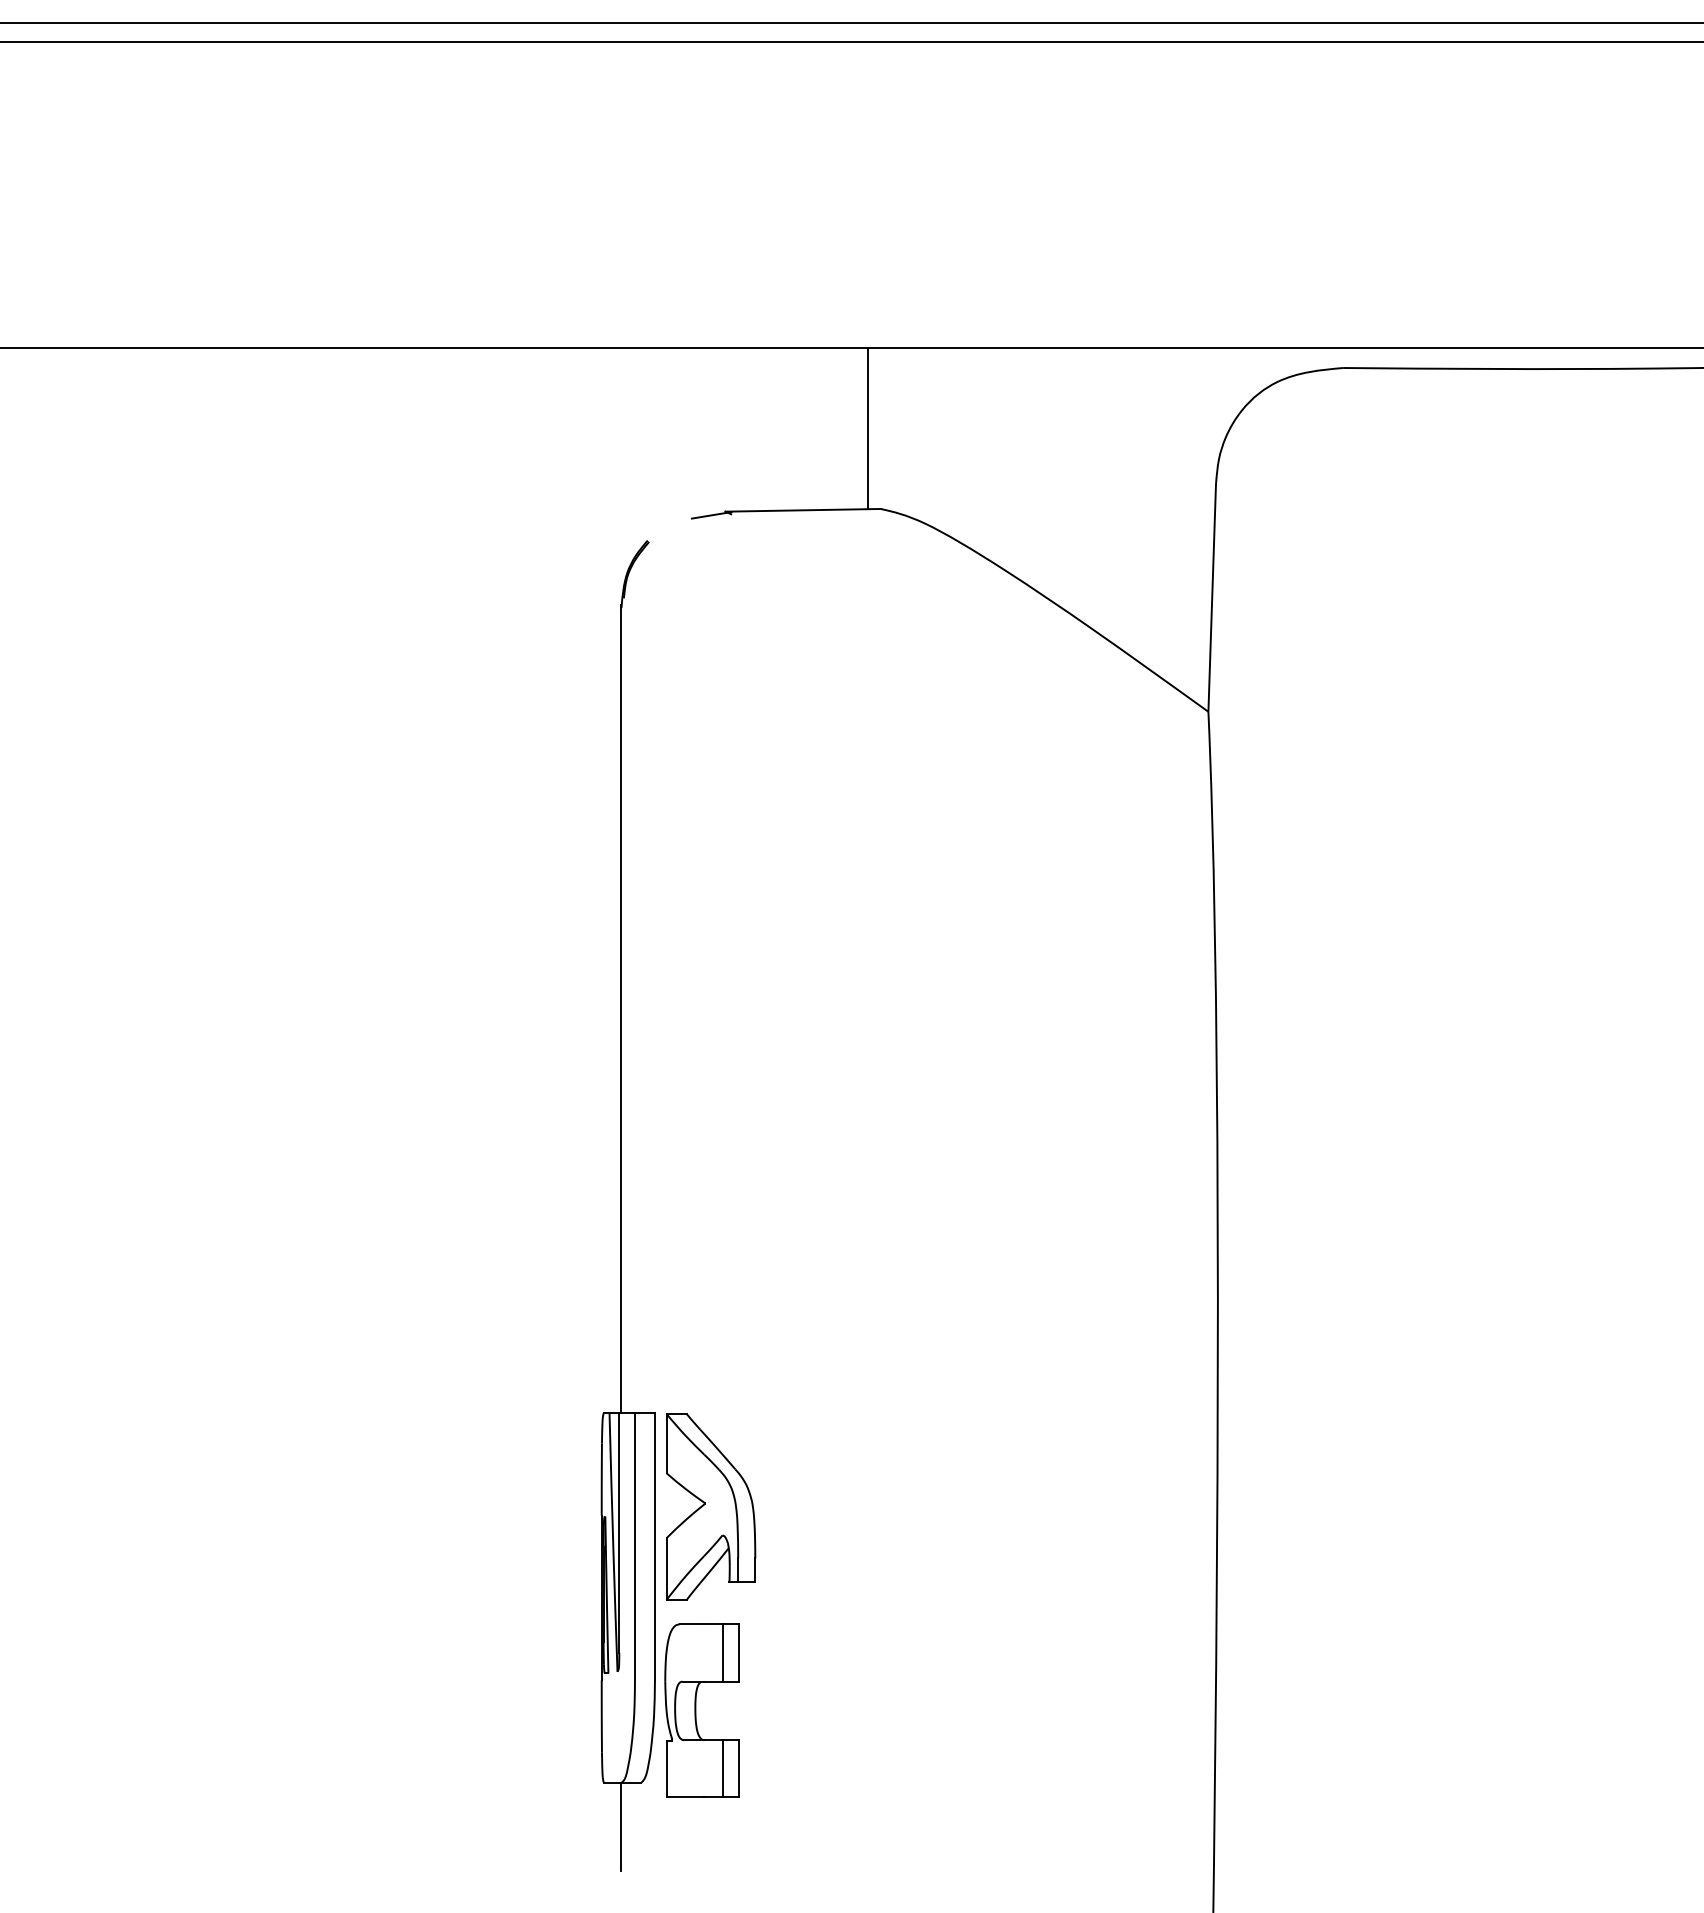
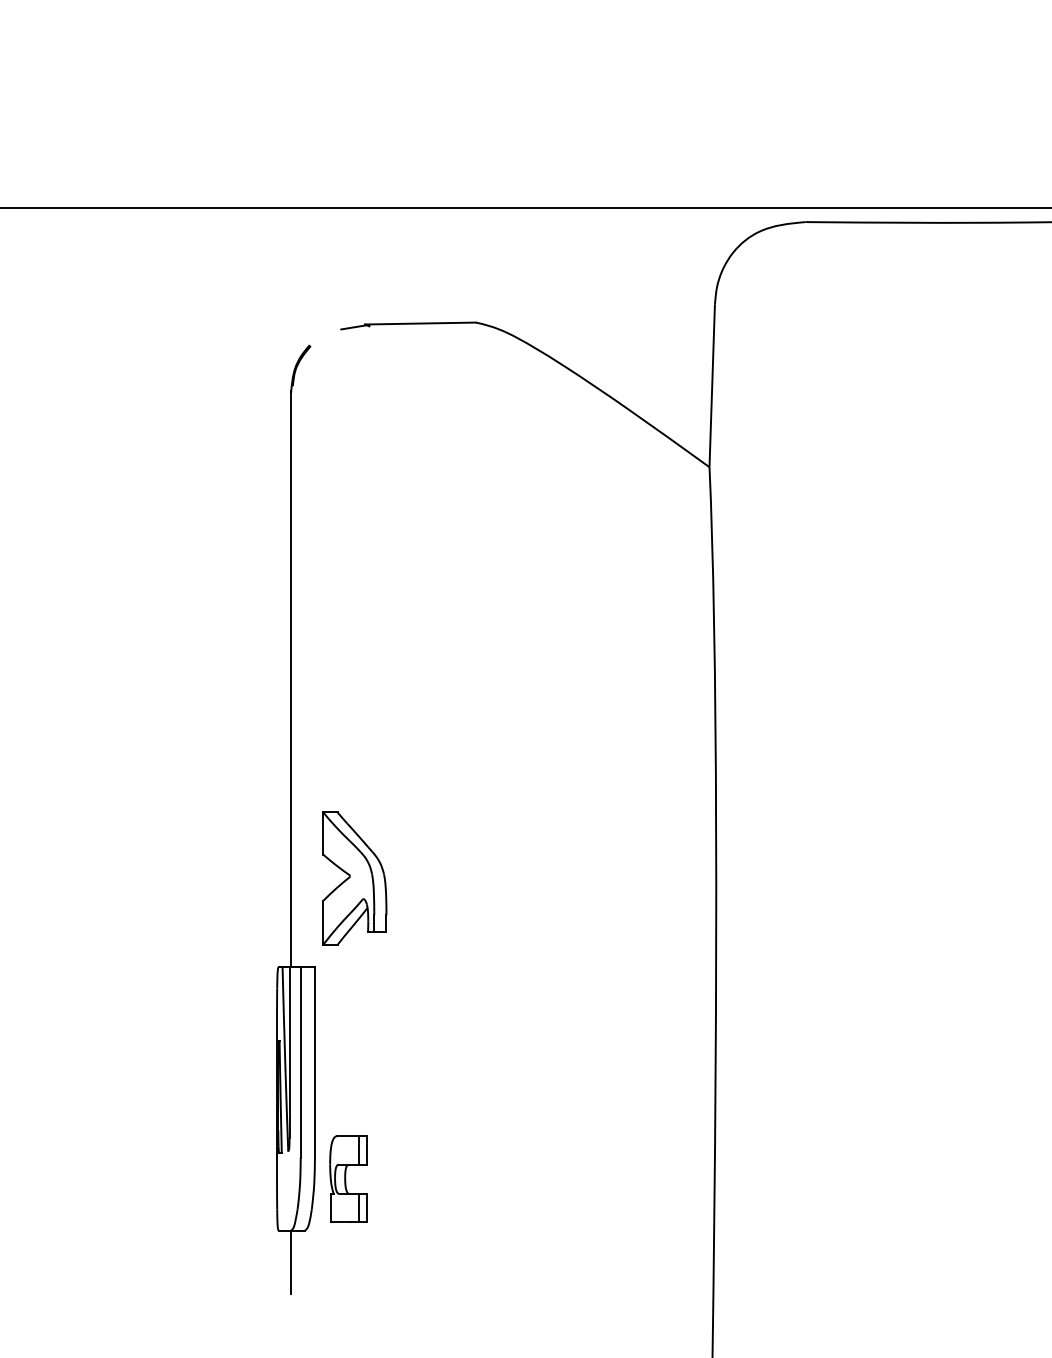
line: (868, 428) -> (467, 265), removed
part: (711, 1506) -> (355, 878), moved
part: (701, 1710) -> (348, 1179), size x0.7

